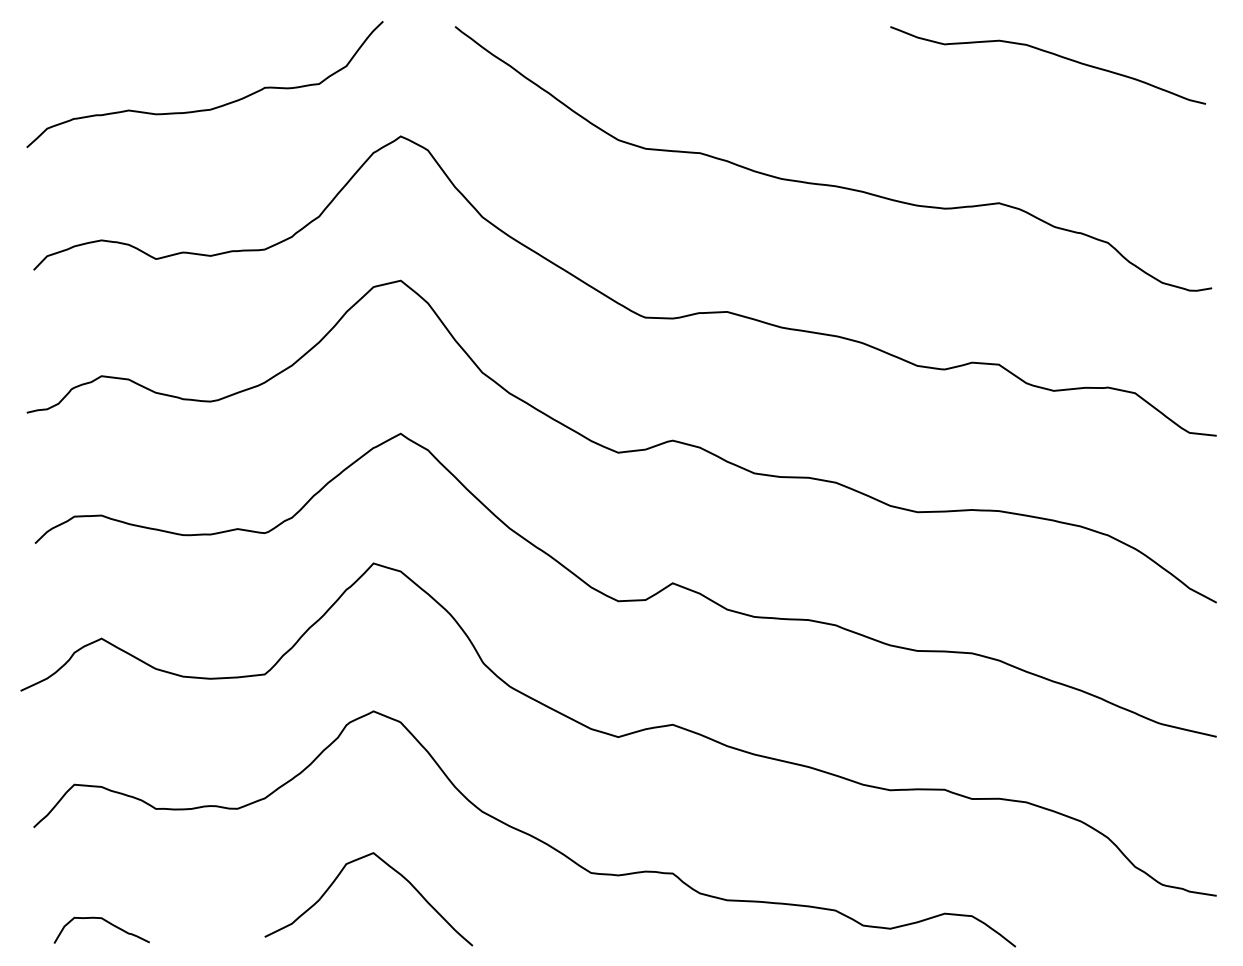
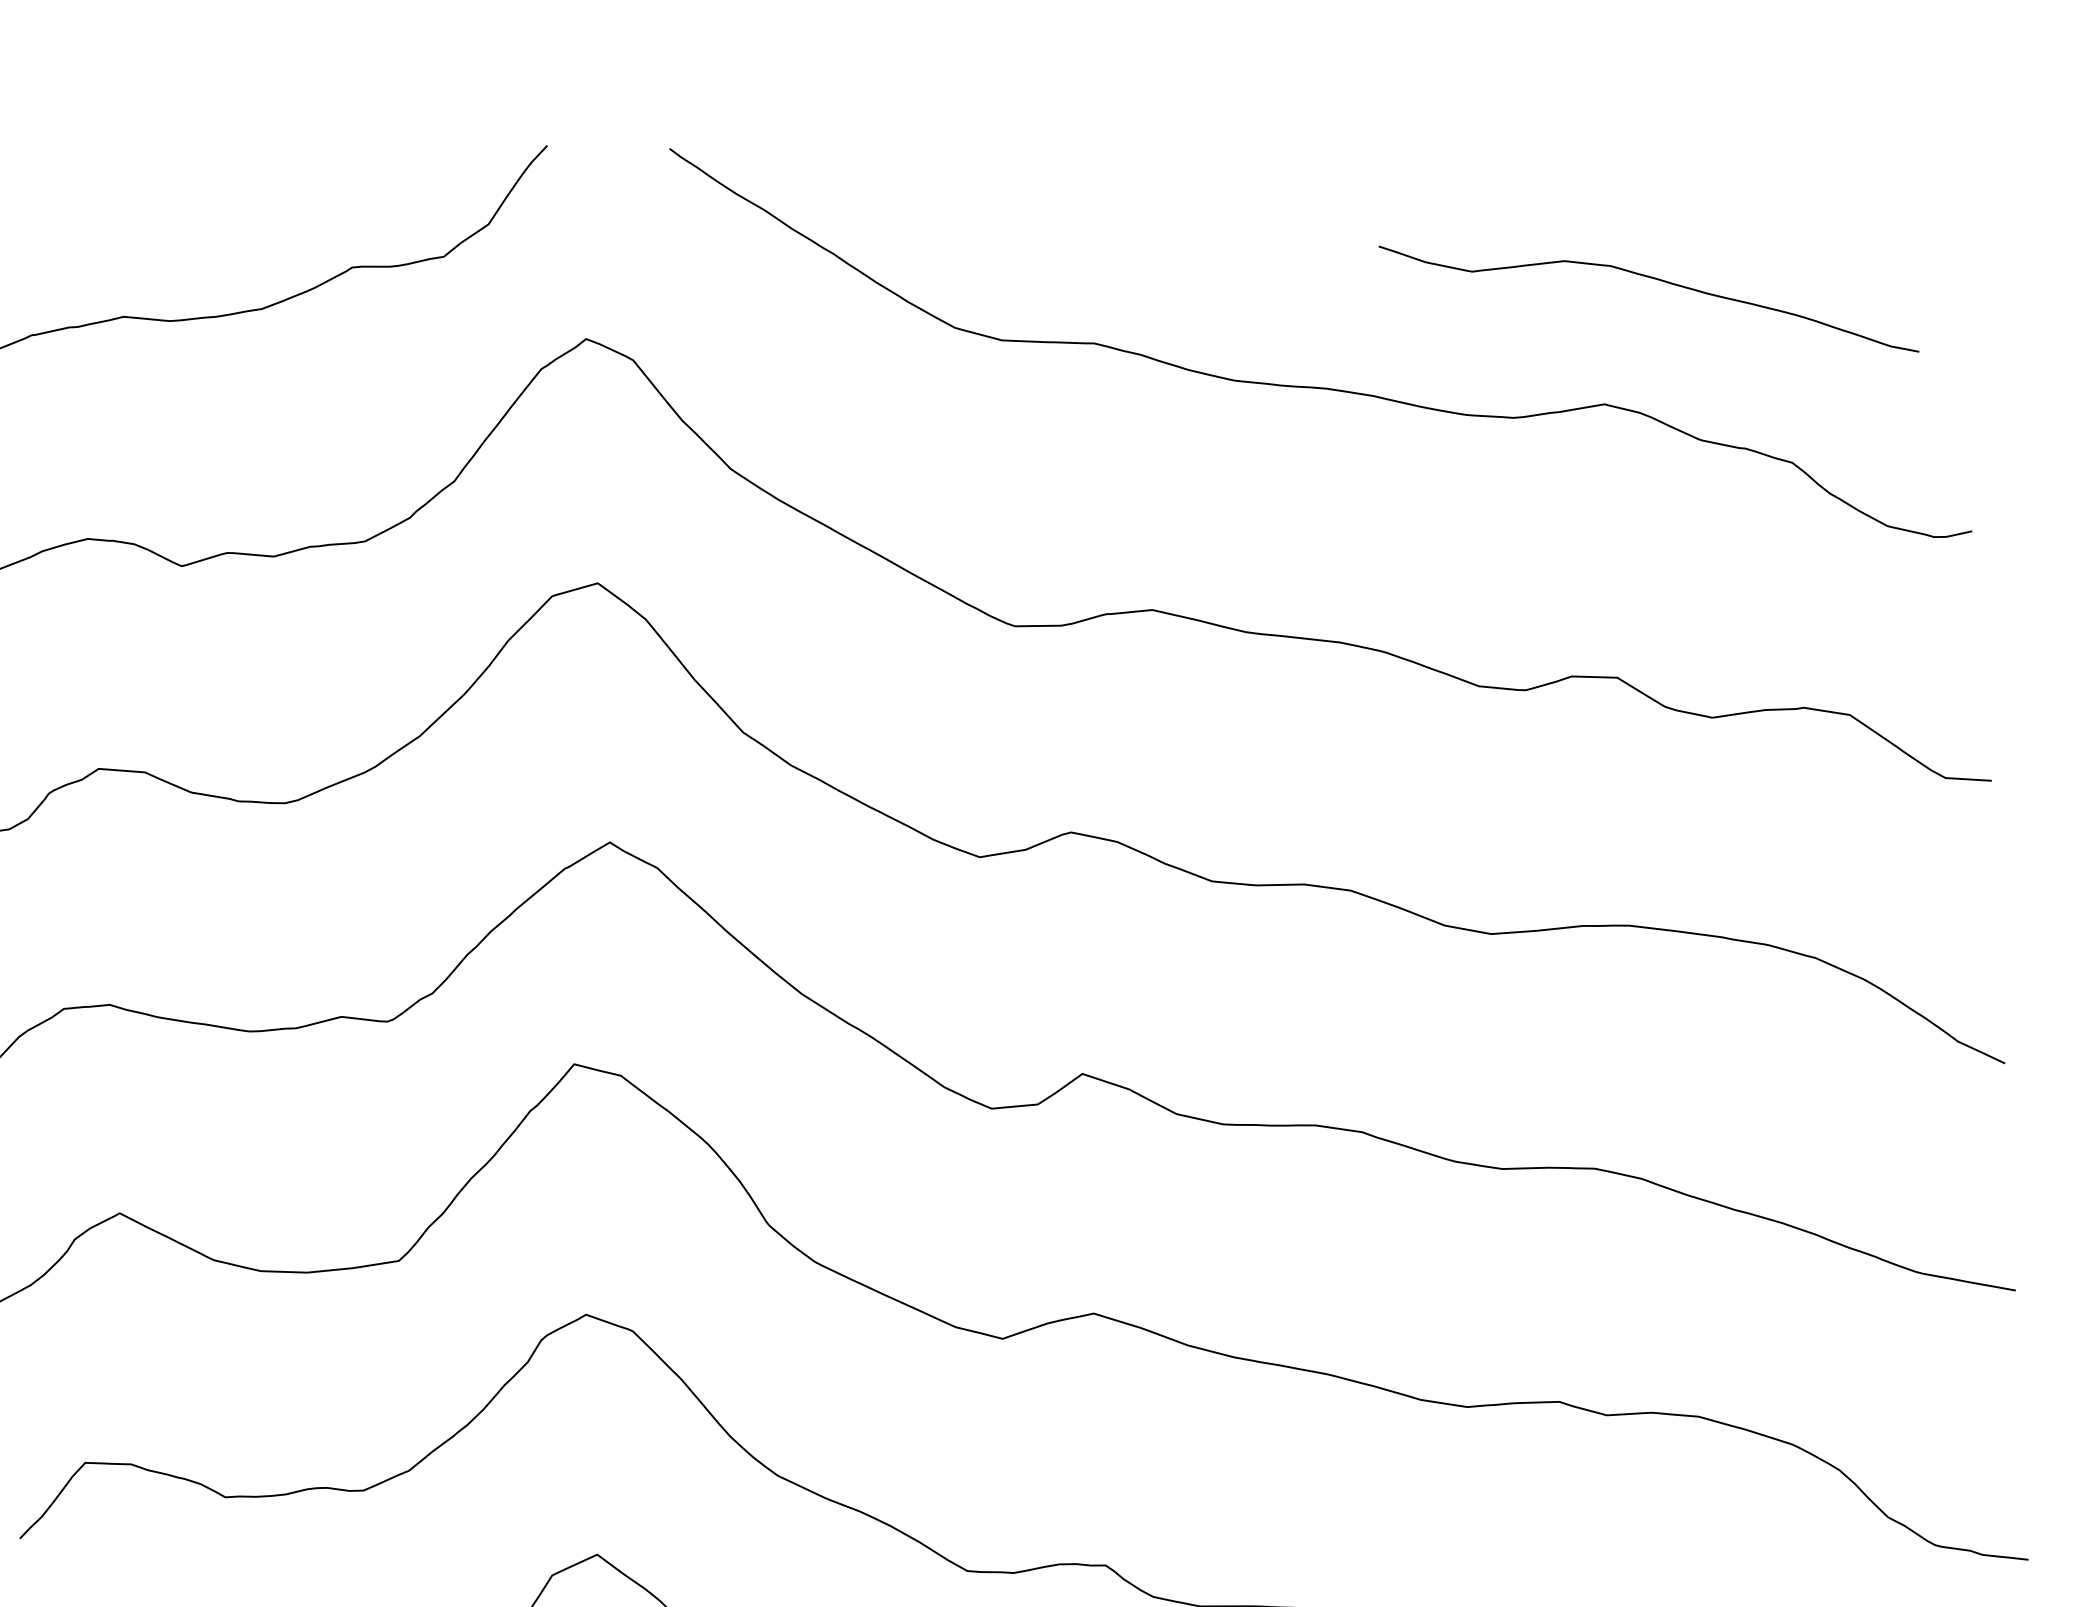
curve: (1051, 54) -> (1653, 280), moved

